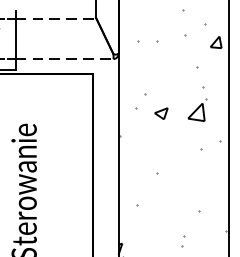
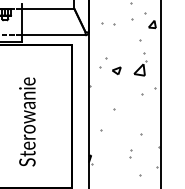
line: (56, 19) -> (48, 9), dashed -> solid
line: (64, 59) -> (53, 35), dashed -> solid

